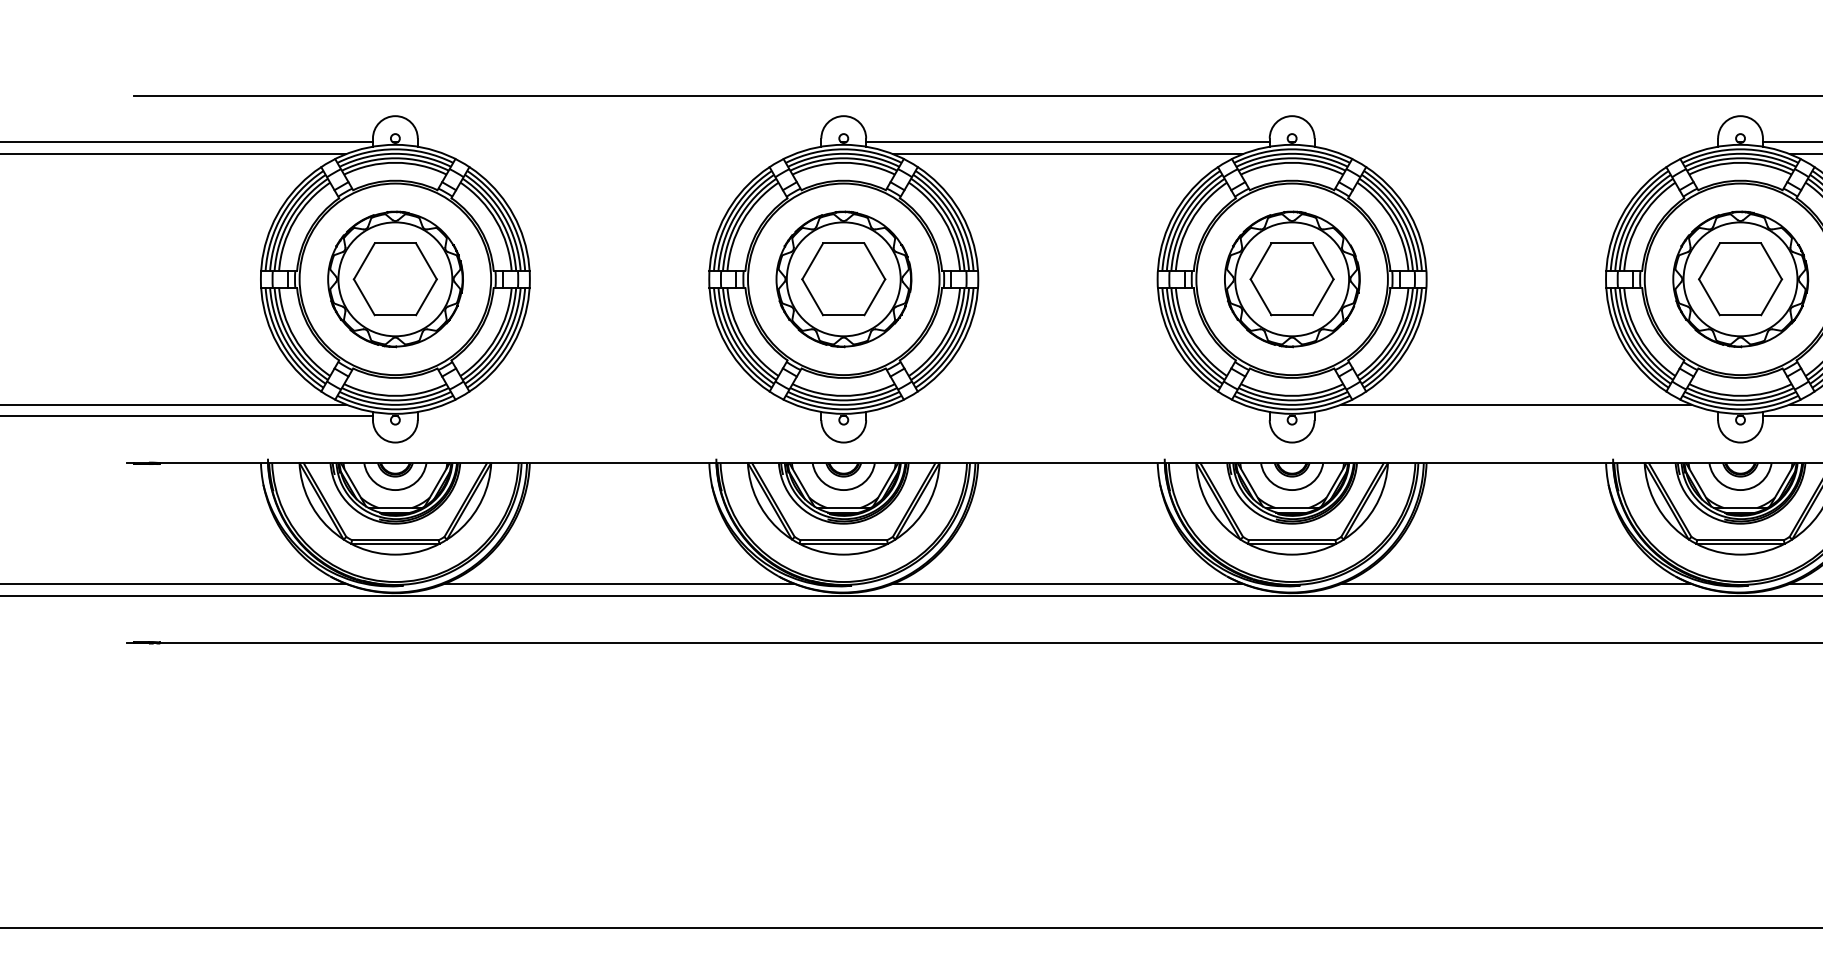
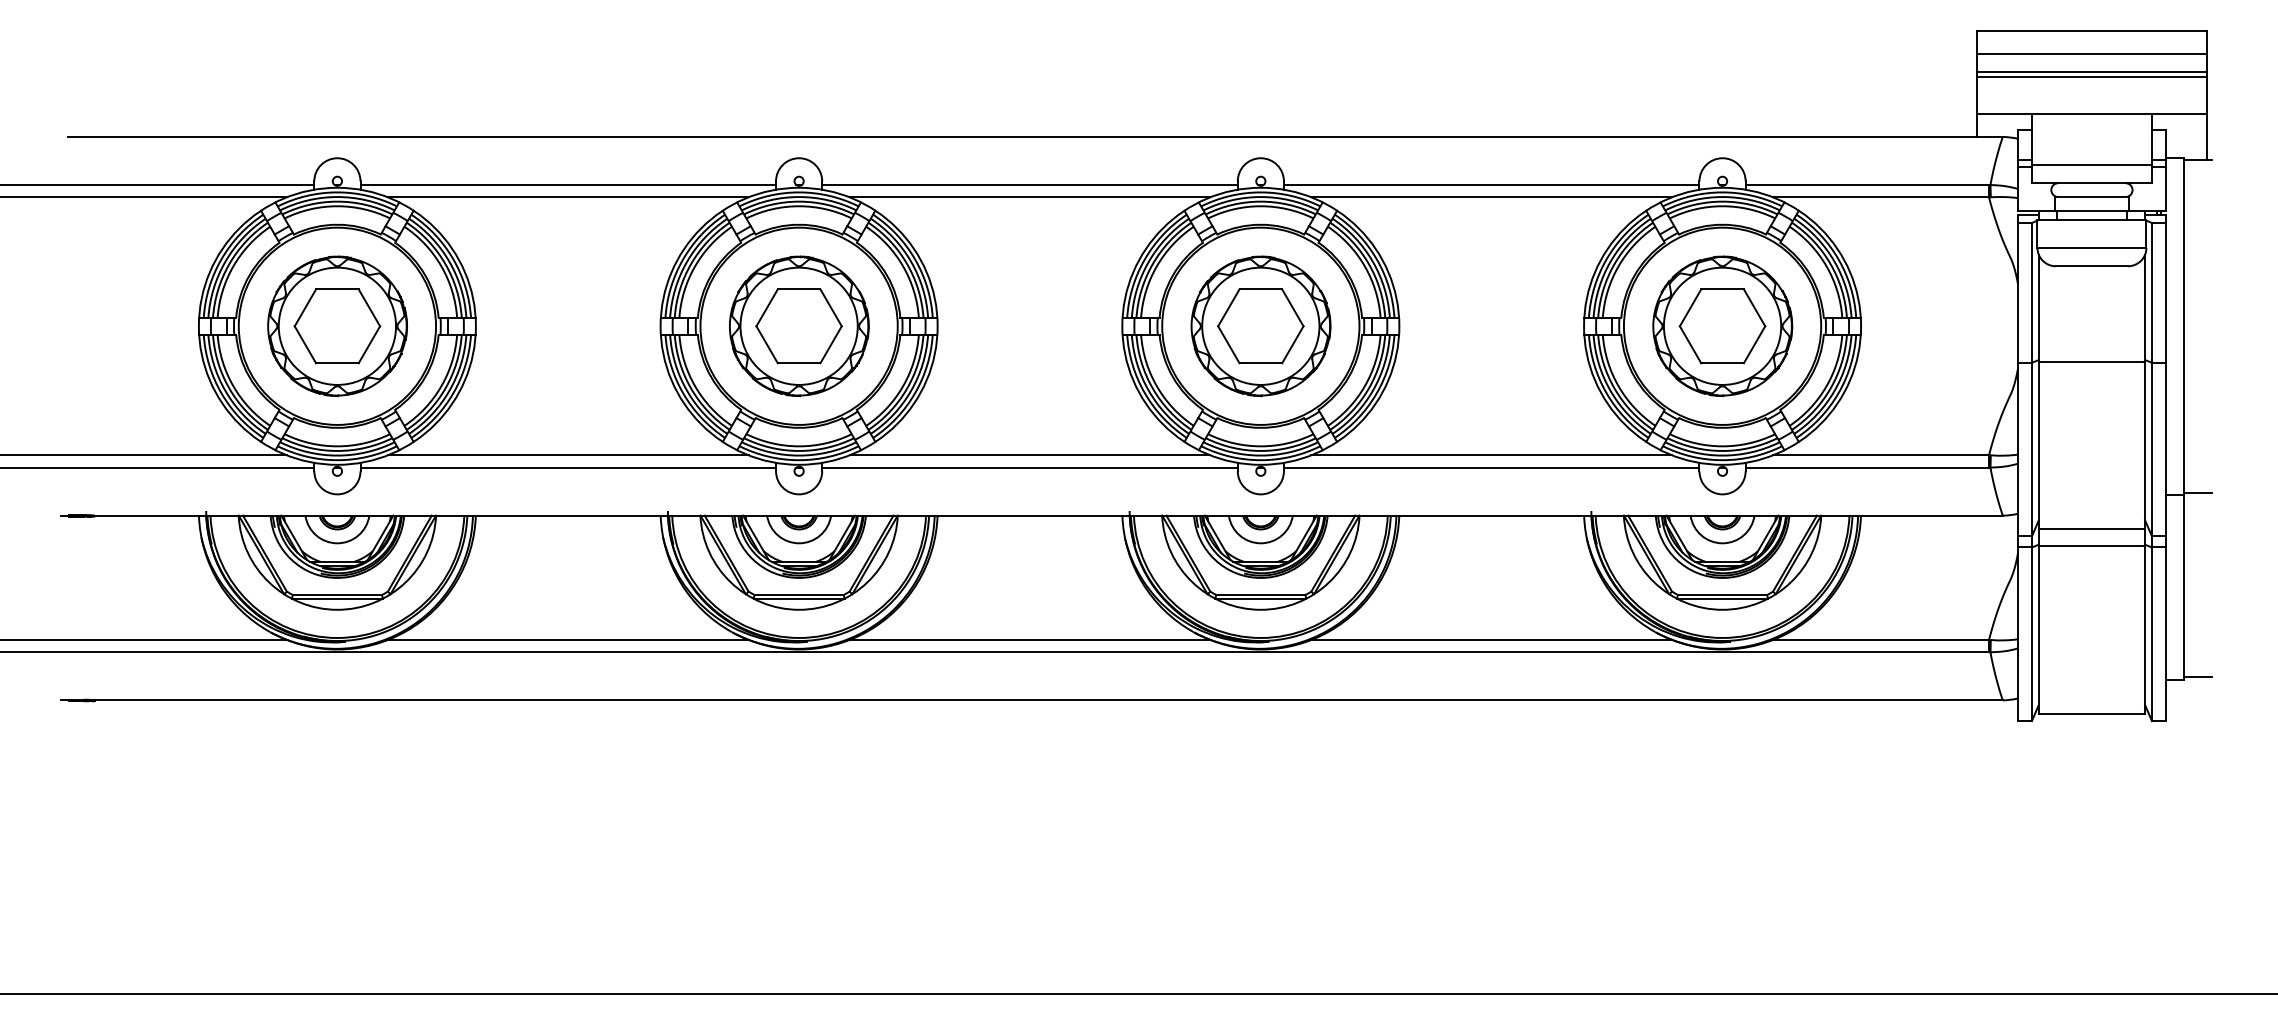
line: (619, 142) -> (568, 185), added
line: (1516, 142) -> (1491, 185), added
line: (619, 154) -> (568, 197), added
line: (1516, 154) -> (1491, 197), added
line: (619, 404) -> (568, 455), added
line: (1067, 404) -> (1029, 455), added
line: (619, 416) -> (568, 467), added
line: (1067, 416) -> (1029, 467), added
line: (1516, 416) -> (1491, 467), added

